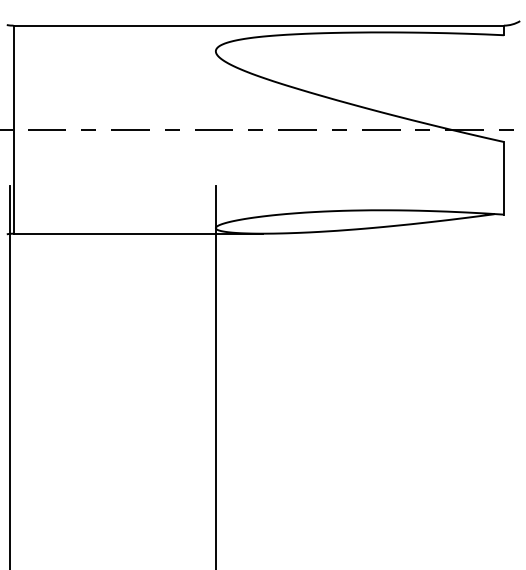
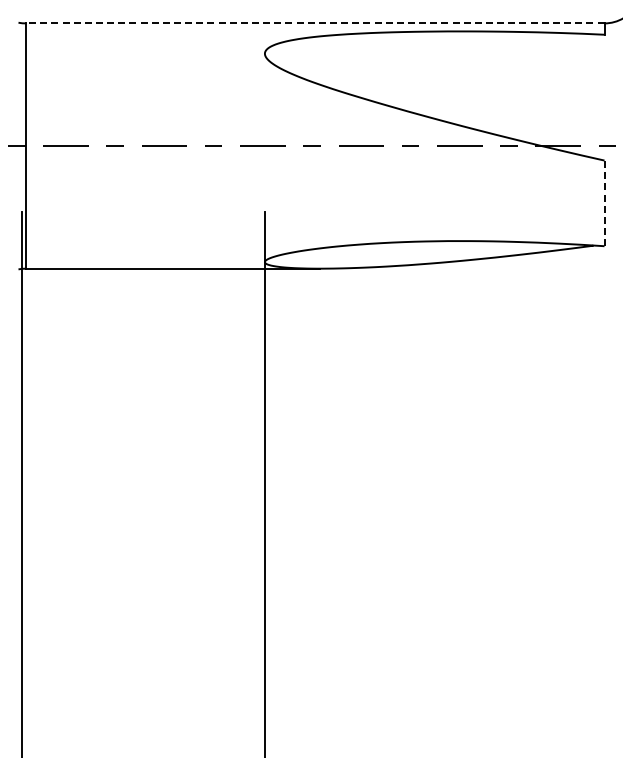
line: (257, 25) -> (314, 23), solid -> dashed
line: (503, 178) -> (604, 203), solid -> dashed

